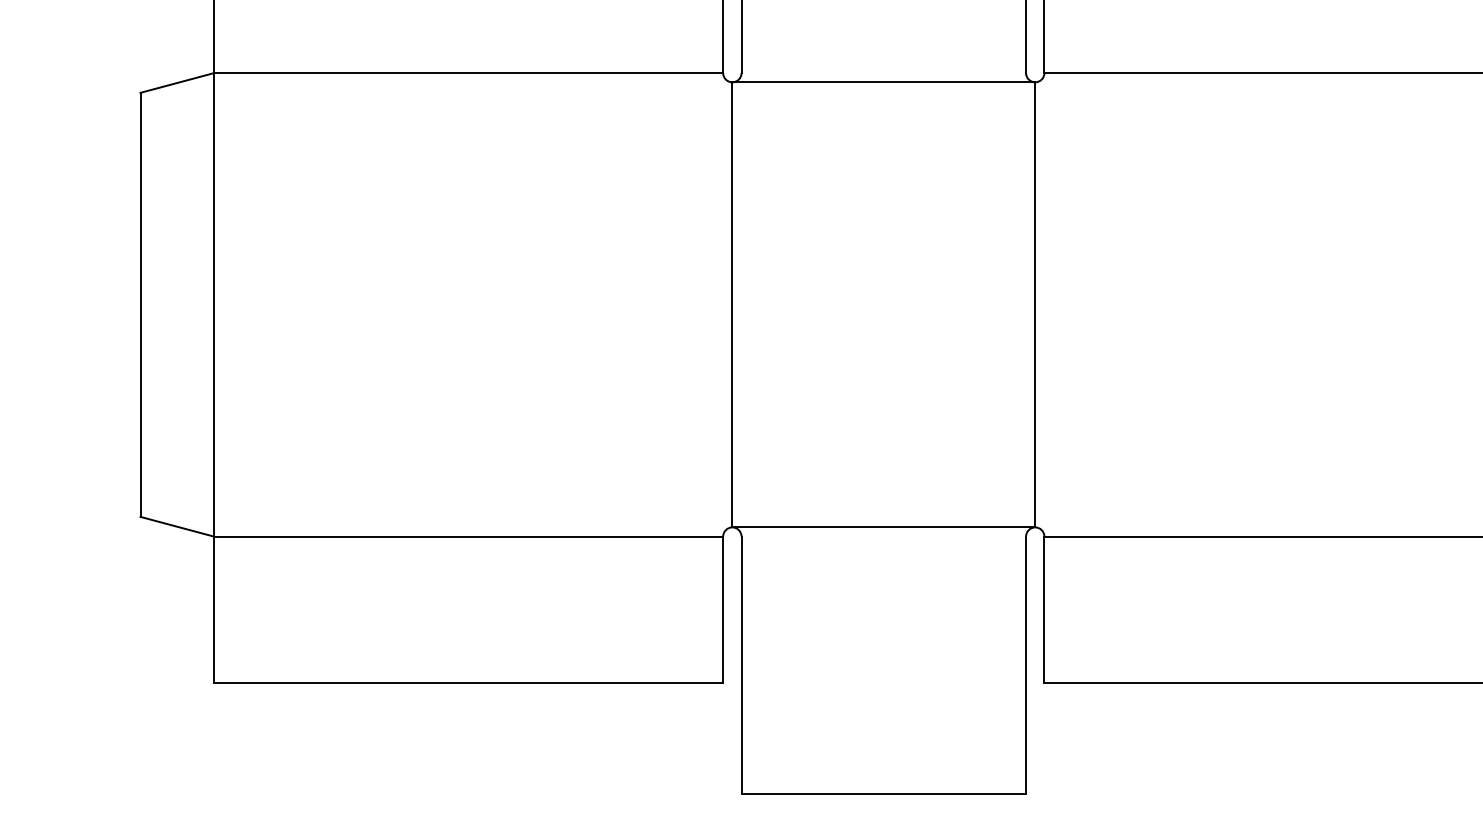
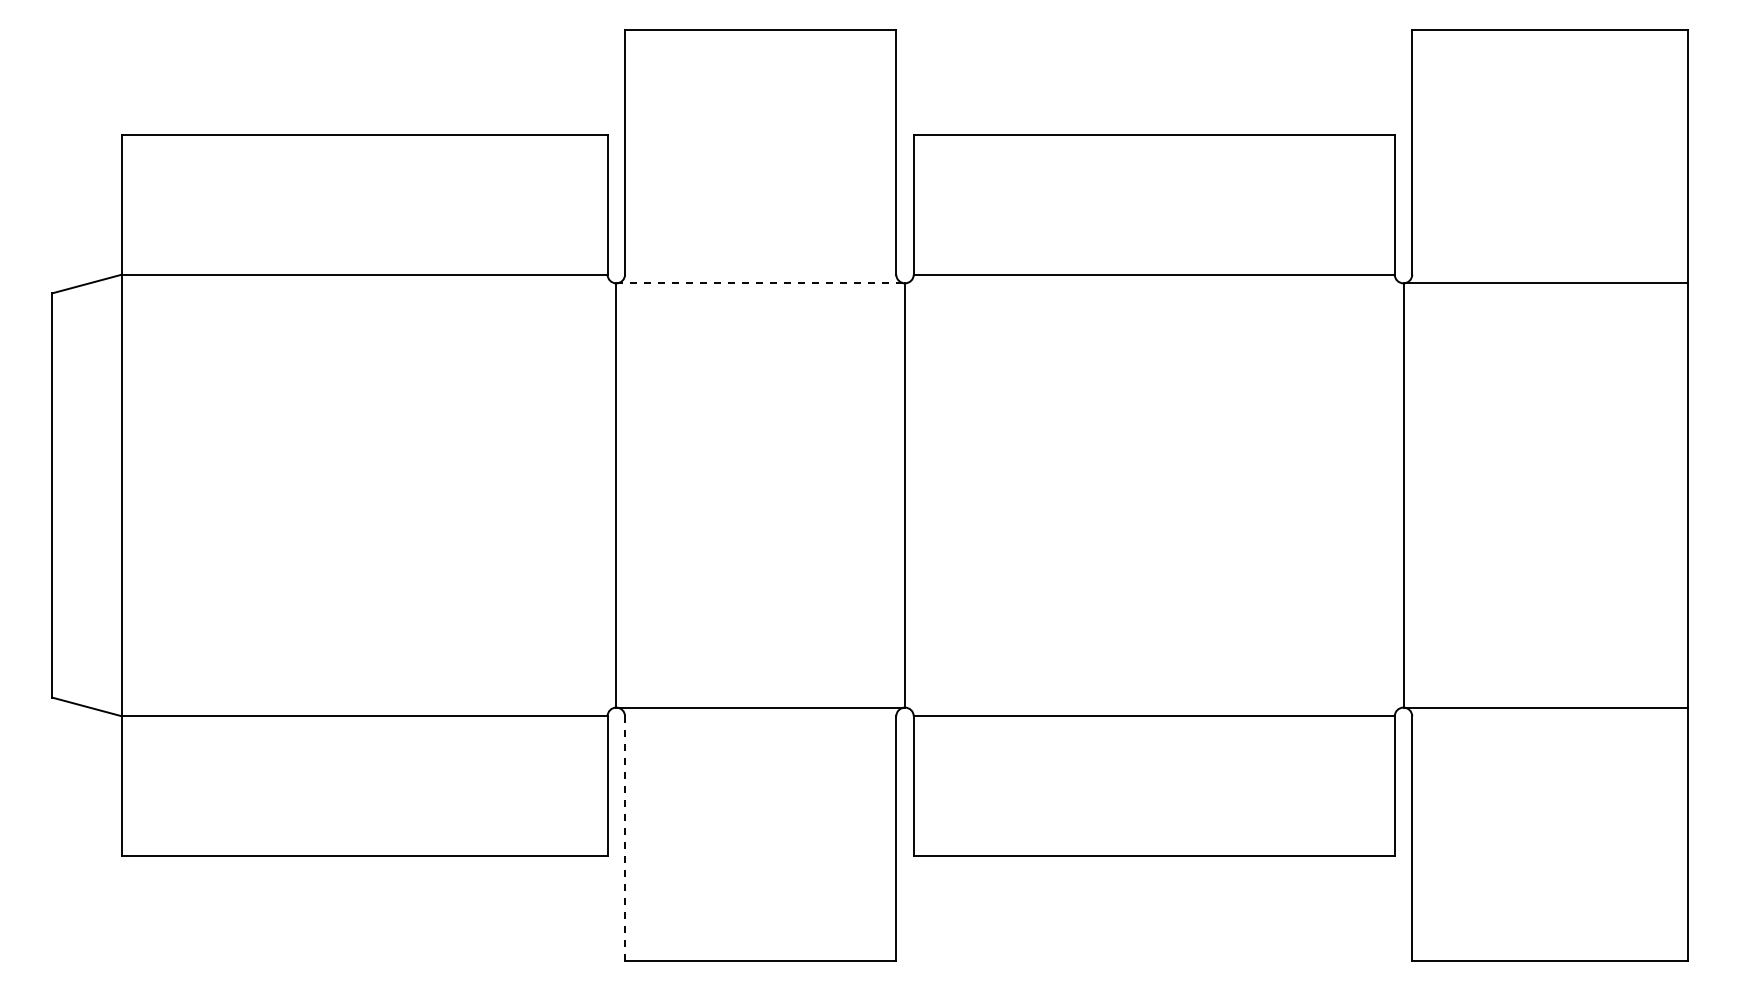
line: (884, 82) -> (761, 283), solid -> dashed
line: (742, 665) -> (625, 839), solid -> dashed

